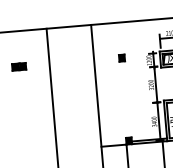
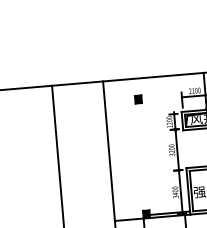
part: (122, 58) -> (138, 99), moved
part: (19, 66) -> (20, 129), removed

